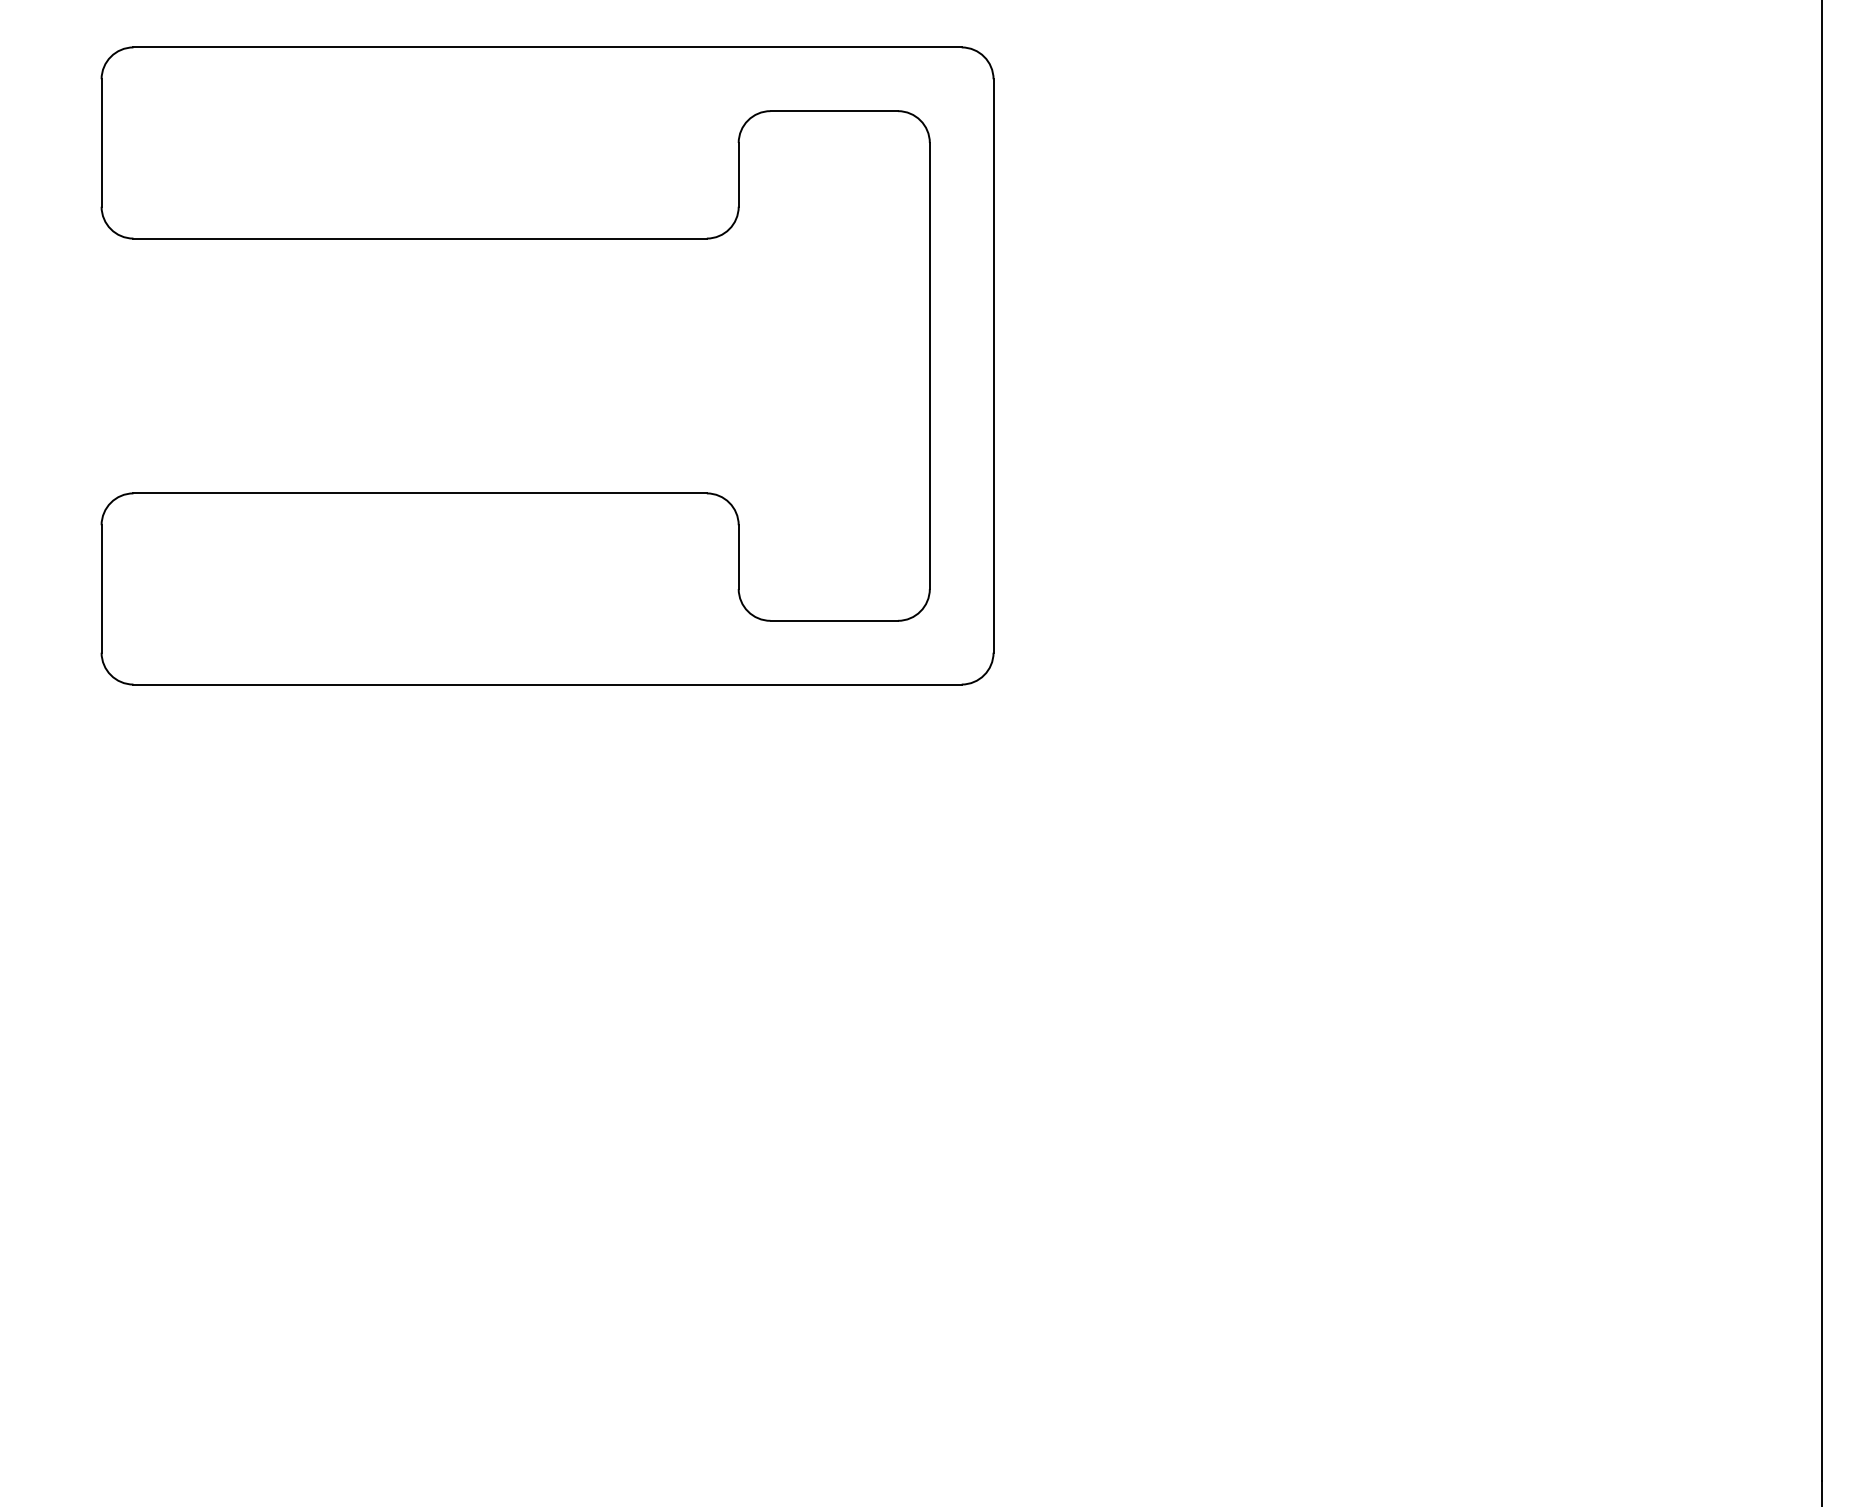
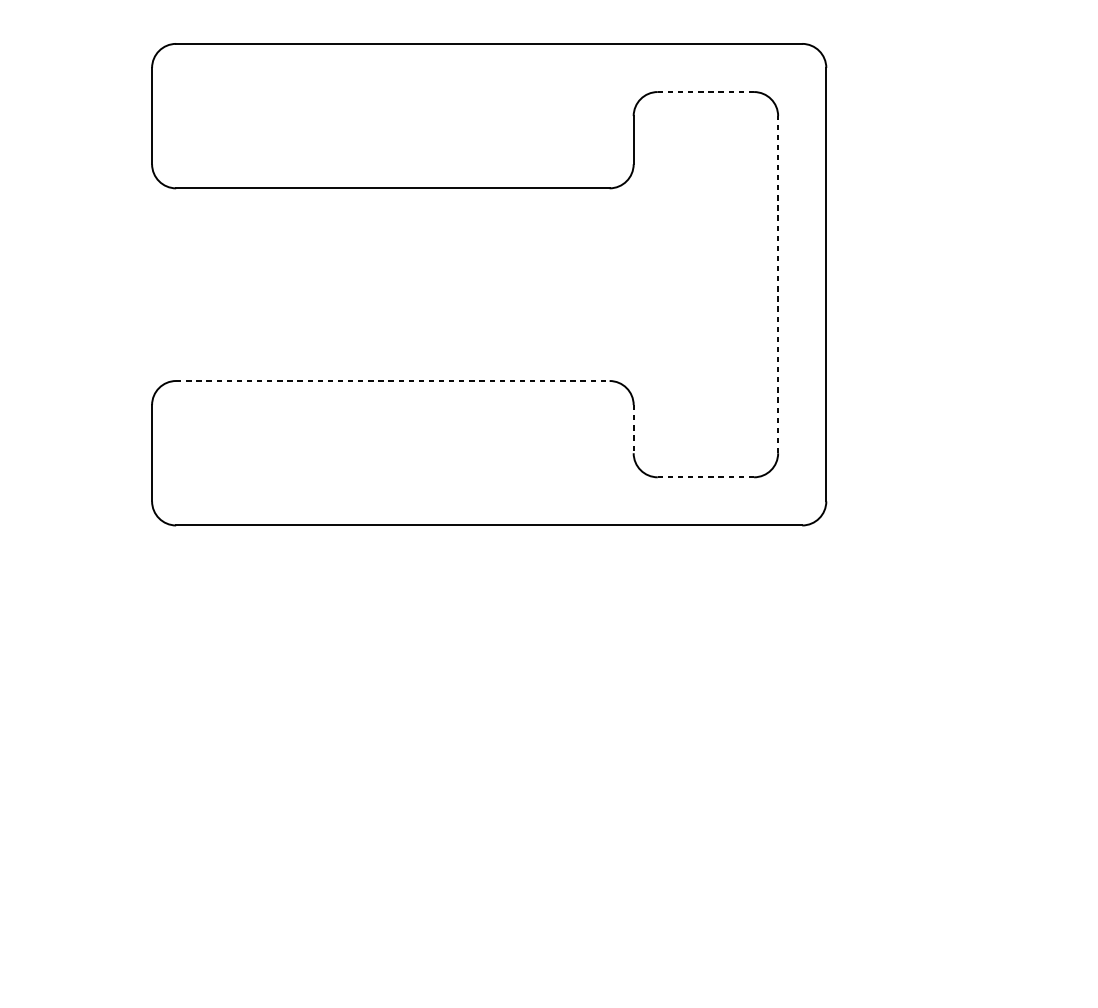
line: (834, 111) -> (706, 92), solid -> dashed
line: (929, 365) -> (777, 284), solid -> dashed
line: (420, 493) -> (393, 381), solid -> dashed
line: (738, 557) -> (633, 429), solid -> dashed
line: (834, 620) -> (706, 477), solid -> dashed

